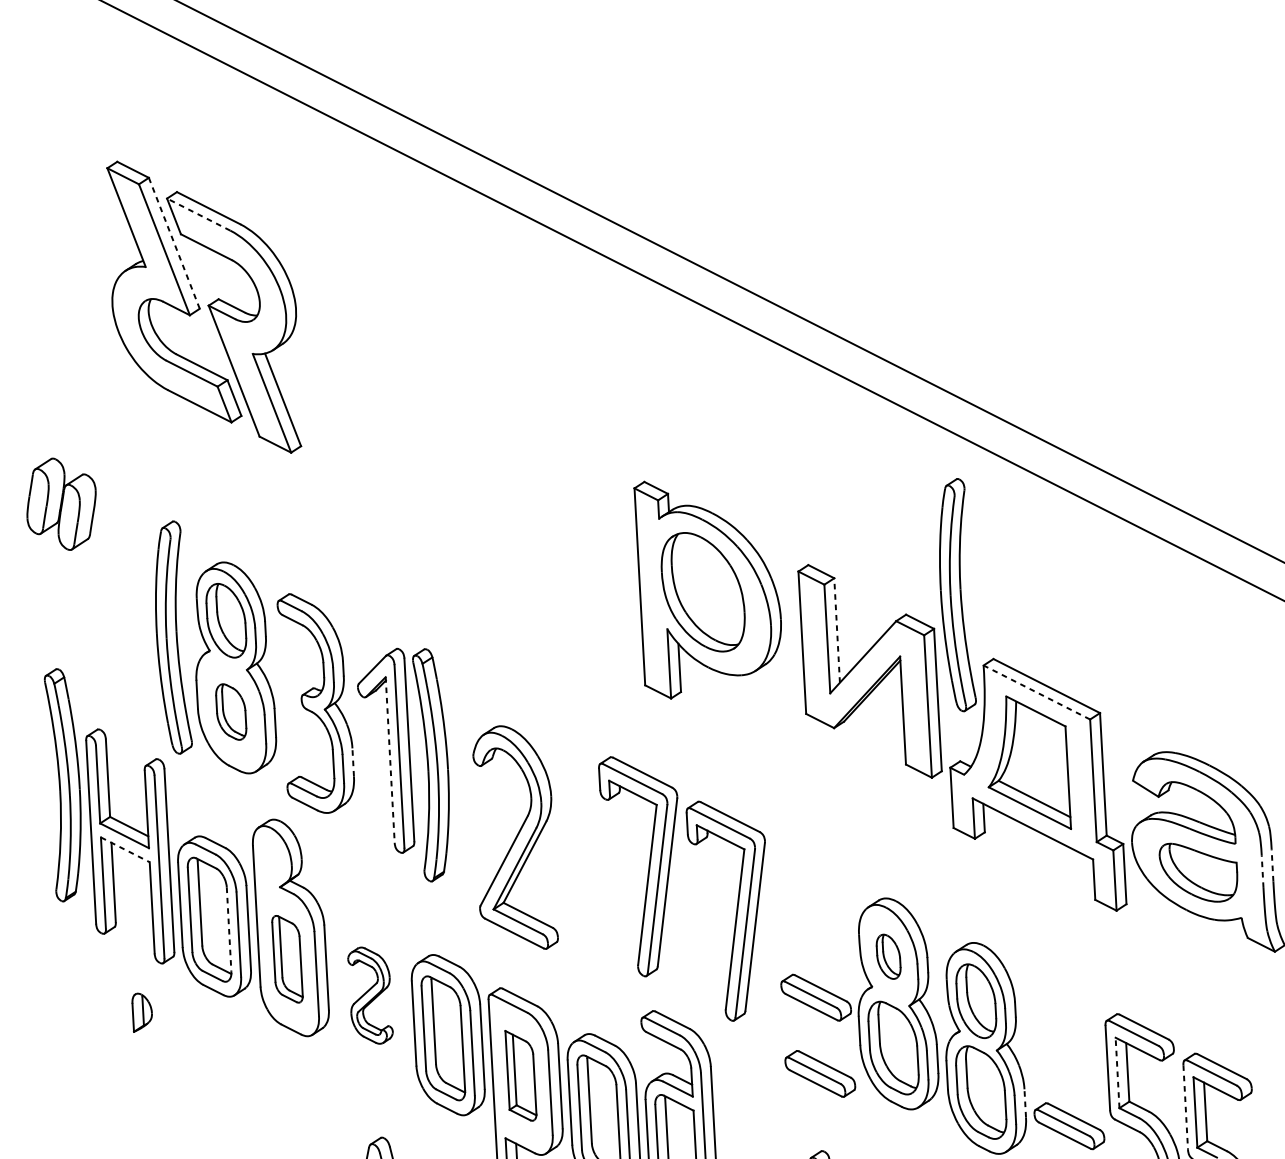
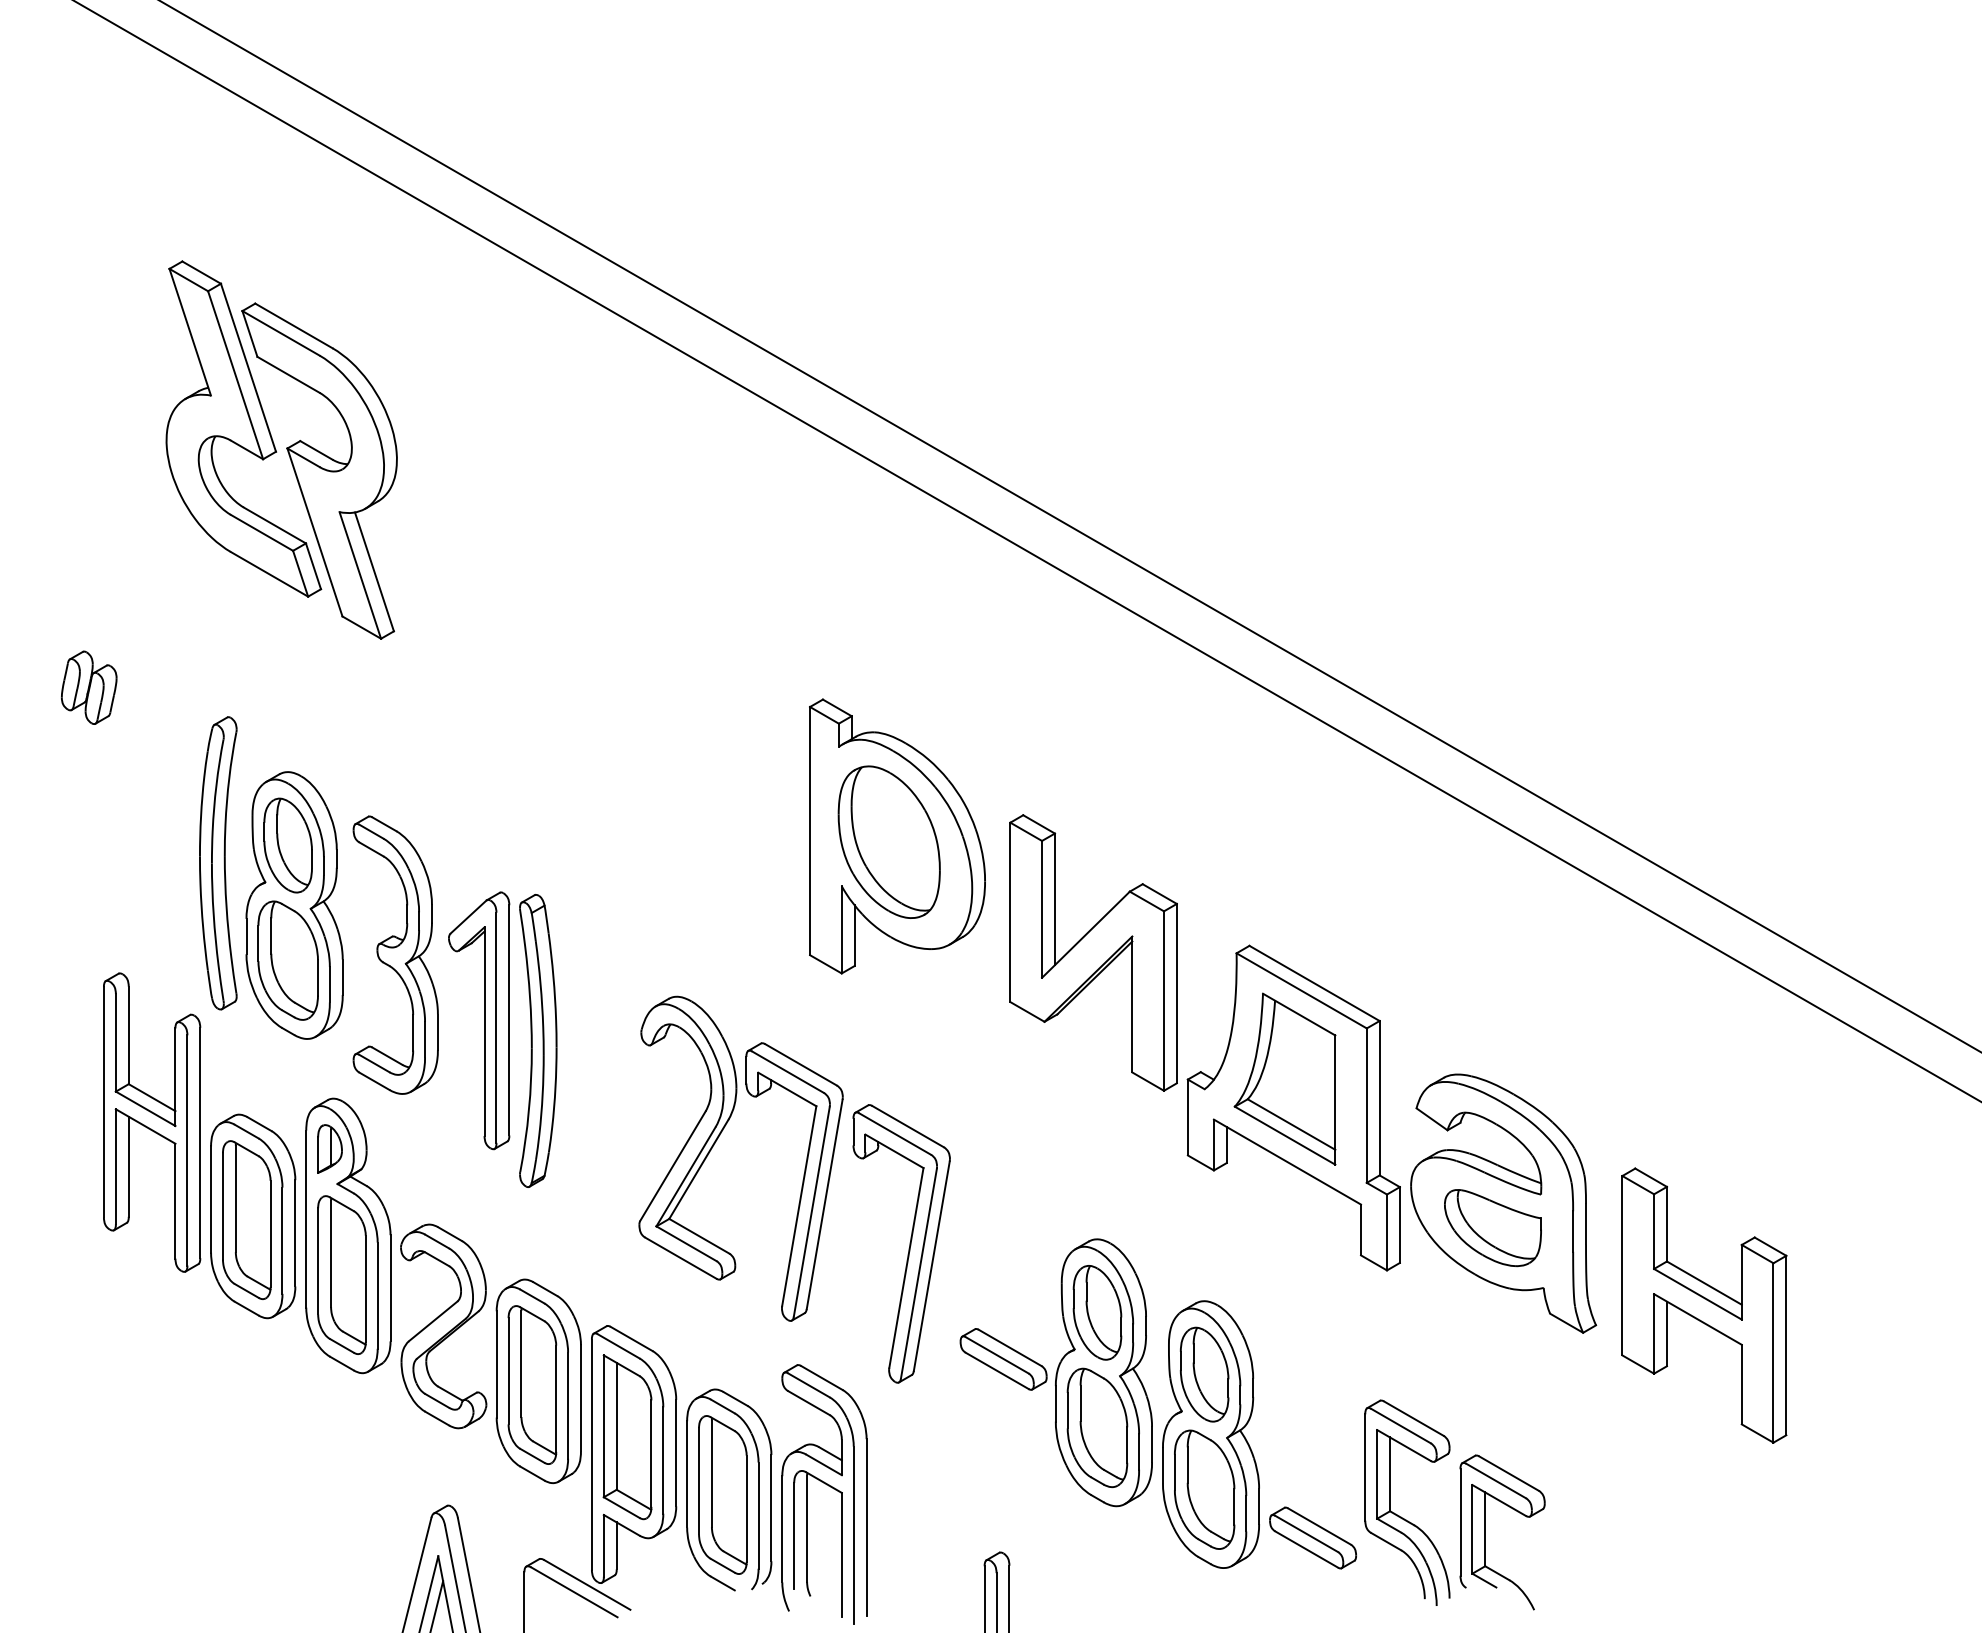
line: (199, 214) -> (281, 333), dashed -> solid
line: (174, 243) -> (248, 367), dashed -> solid
part: (61, 503) -> (89, 687), size x0.62
part: (955, 595) -> (1206, 863), removed
line: (836, 630) -> (1054, 899), dashed -> solid
line: (1036, 692) -> (1301, 990), dashed -> solid
part: (230, 711) -> (287, 960), size x1.67
line: (390, 760) -> (484, 1032), dashed -> solid
line: (352, 762) -> (437, 1032), dashed -> solid
part: (65, 784) -> (74, 1040), removed
part: (514, 837) -> (687, 1137), moved
line: (126, 849) -> (146, 1126), dashed -> solid
line: (1272, 864) -> (1586, 1223), dashed -> solid
line: (1262, 871) -> (1573, 1231), dashed -> solid
line: (229, 930) -> (270, 1234), dashed -> solid
part: (888, 956) -> (1097, 1312), size x1.67
part: (287, 958) -> (341, 1274), size x1.43
part: (370, 995) -> (443, 1326), size x1.67
part: (141, 1012) -> (329, 1148), moved
line: (1117, 1072) -> (1377, 1473), dashed -> solid
part: (820, 1074) -> (1003, 1455), removed
part: (521, 1075) -> (627, 1437), size x1.43
line: (1025, 1103) -> (1259, 1506), dashed -> solid
line: (1185, 1108) -> (1460, 1523), dashed -> solid

